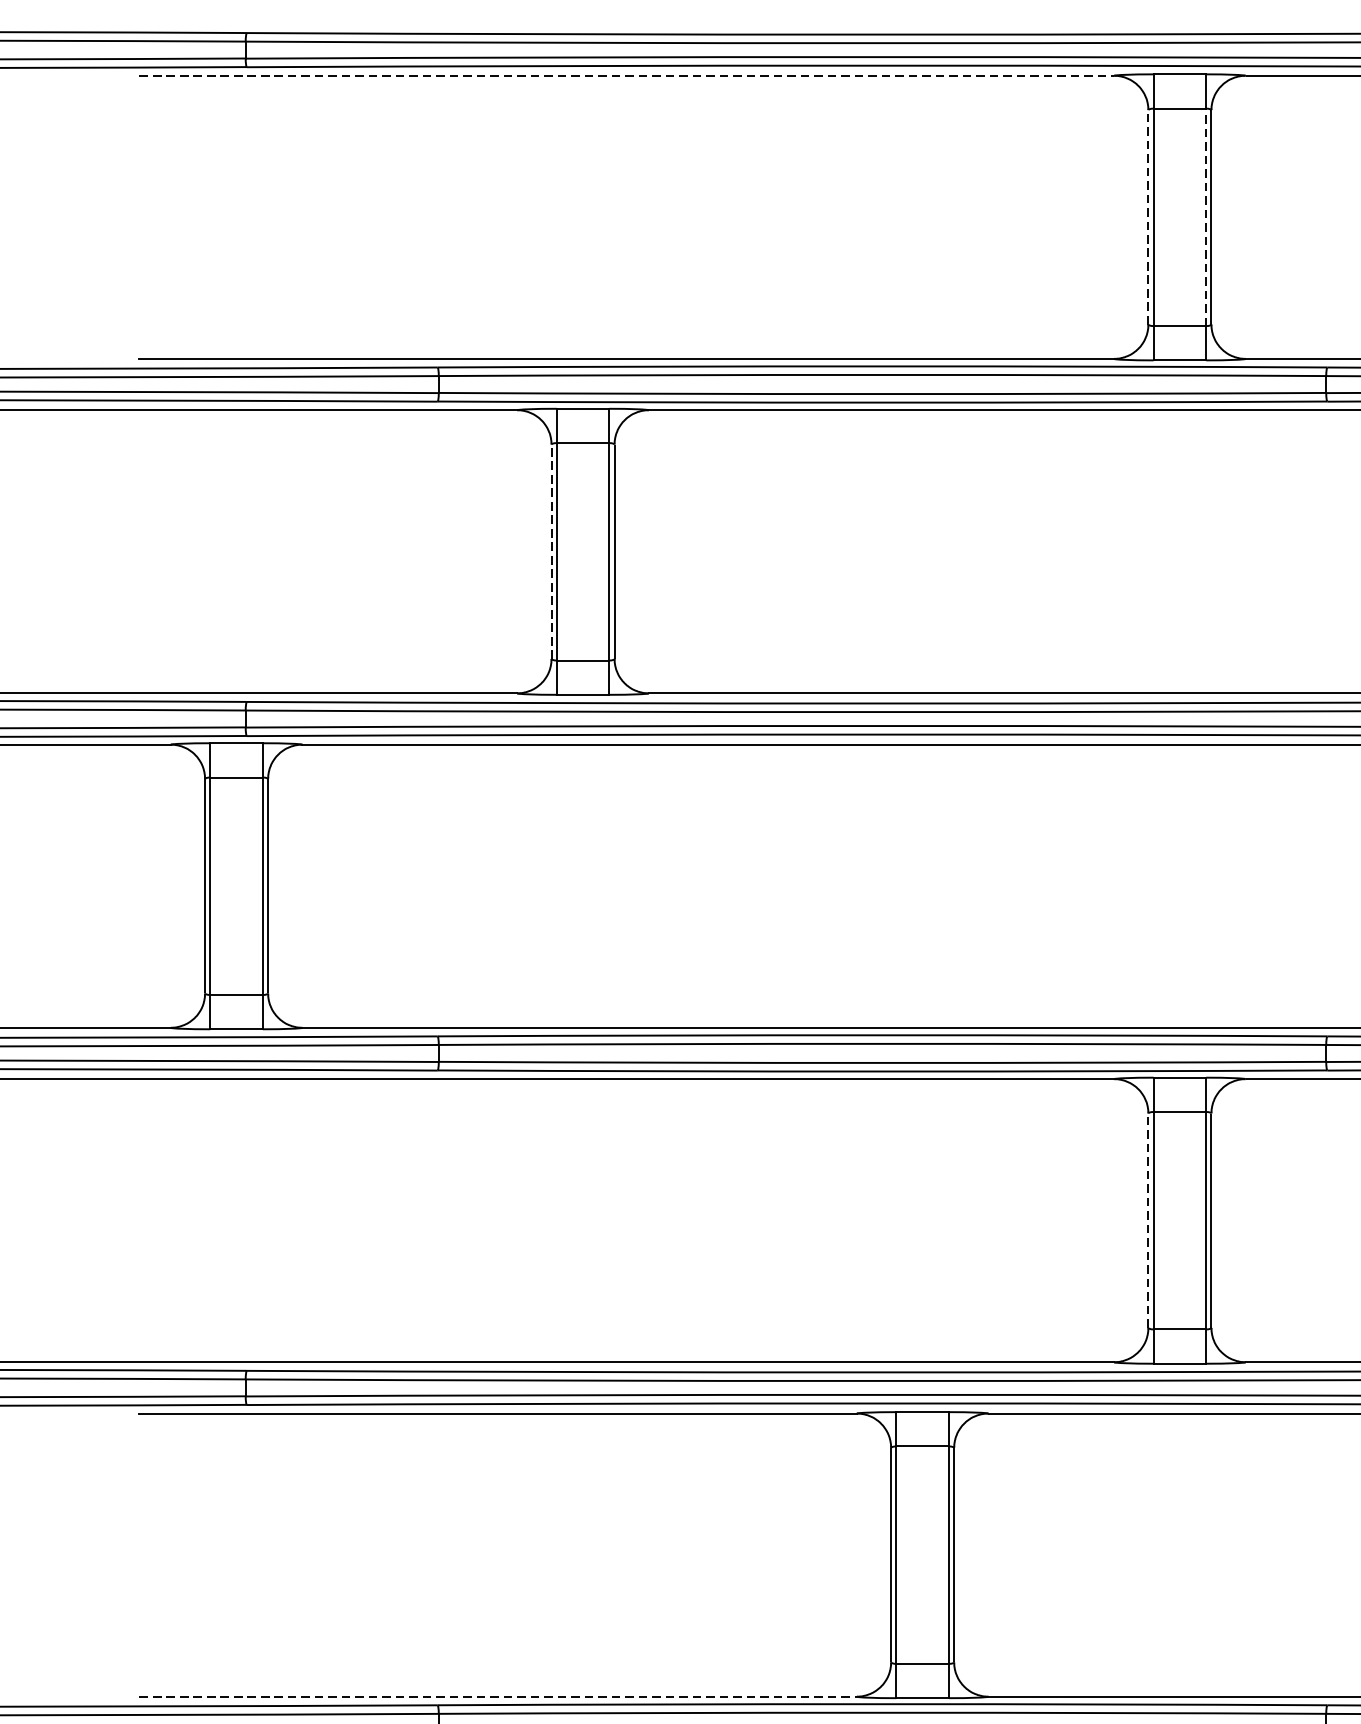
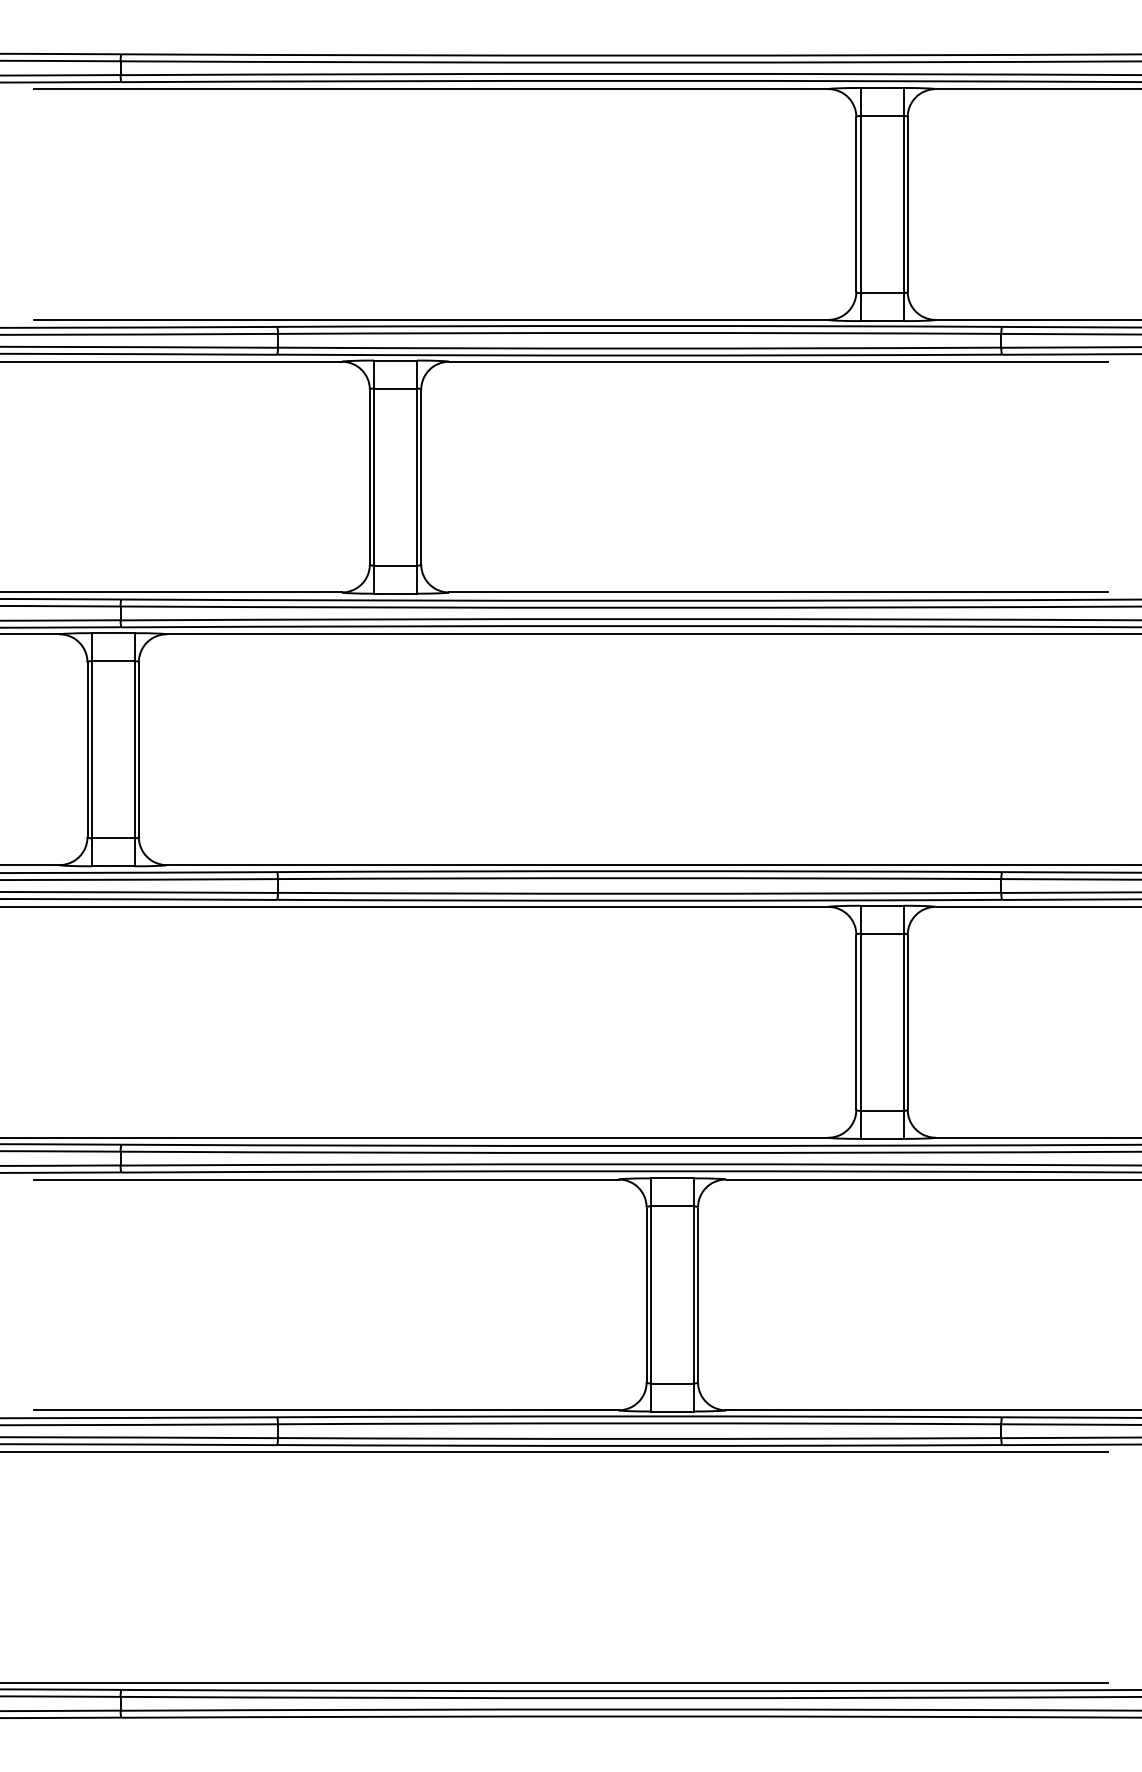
line: (627, 76) -> (431, 89), dashed -> solid
line: (1148, 217) -> (856, 204), dashed -> solid
line: (1206, 217) -> (903, 204), dashed -> solid
line: (551, 551) -> (369, 476), dashed -> solid
line: (1148, 1219) -> (856, 1021), dashed -> solid
line: (498, 1696) -> (326, 1410), dashed -> solid

